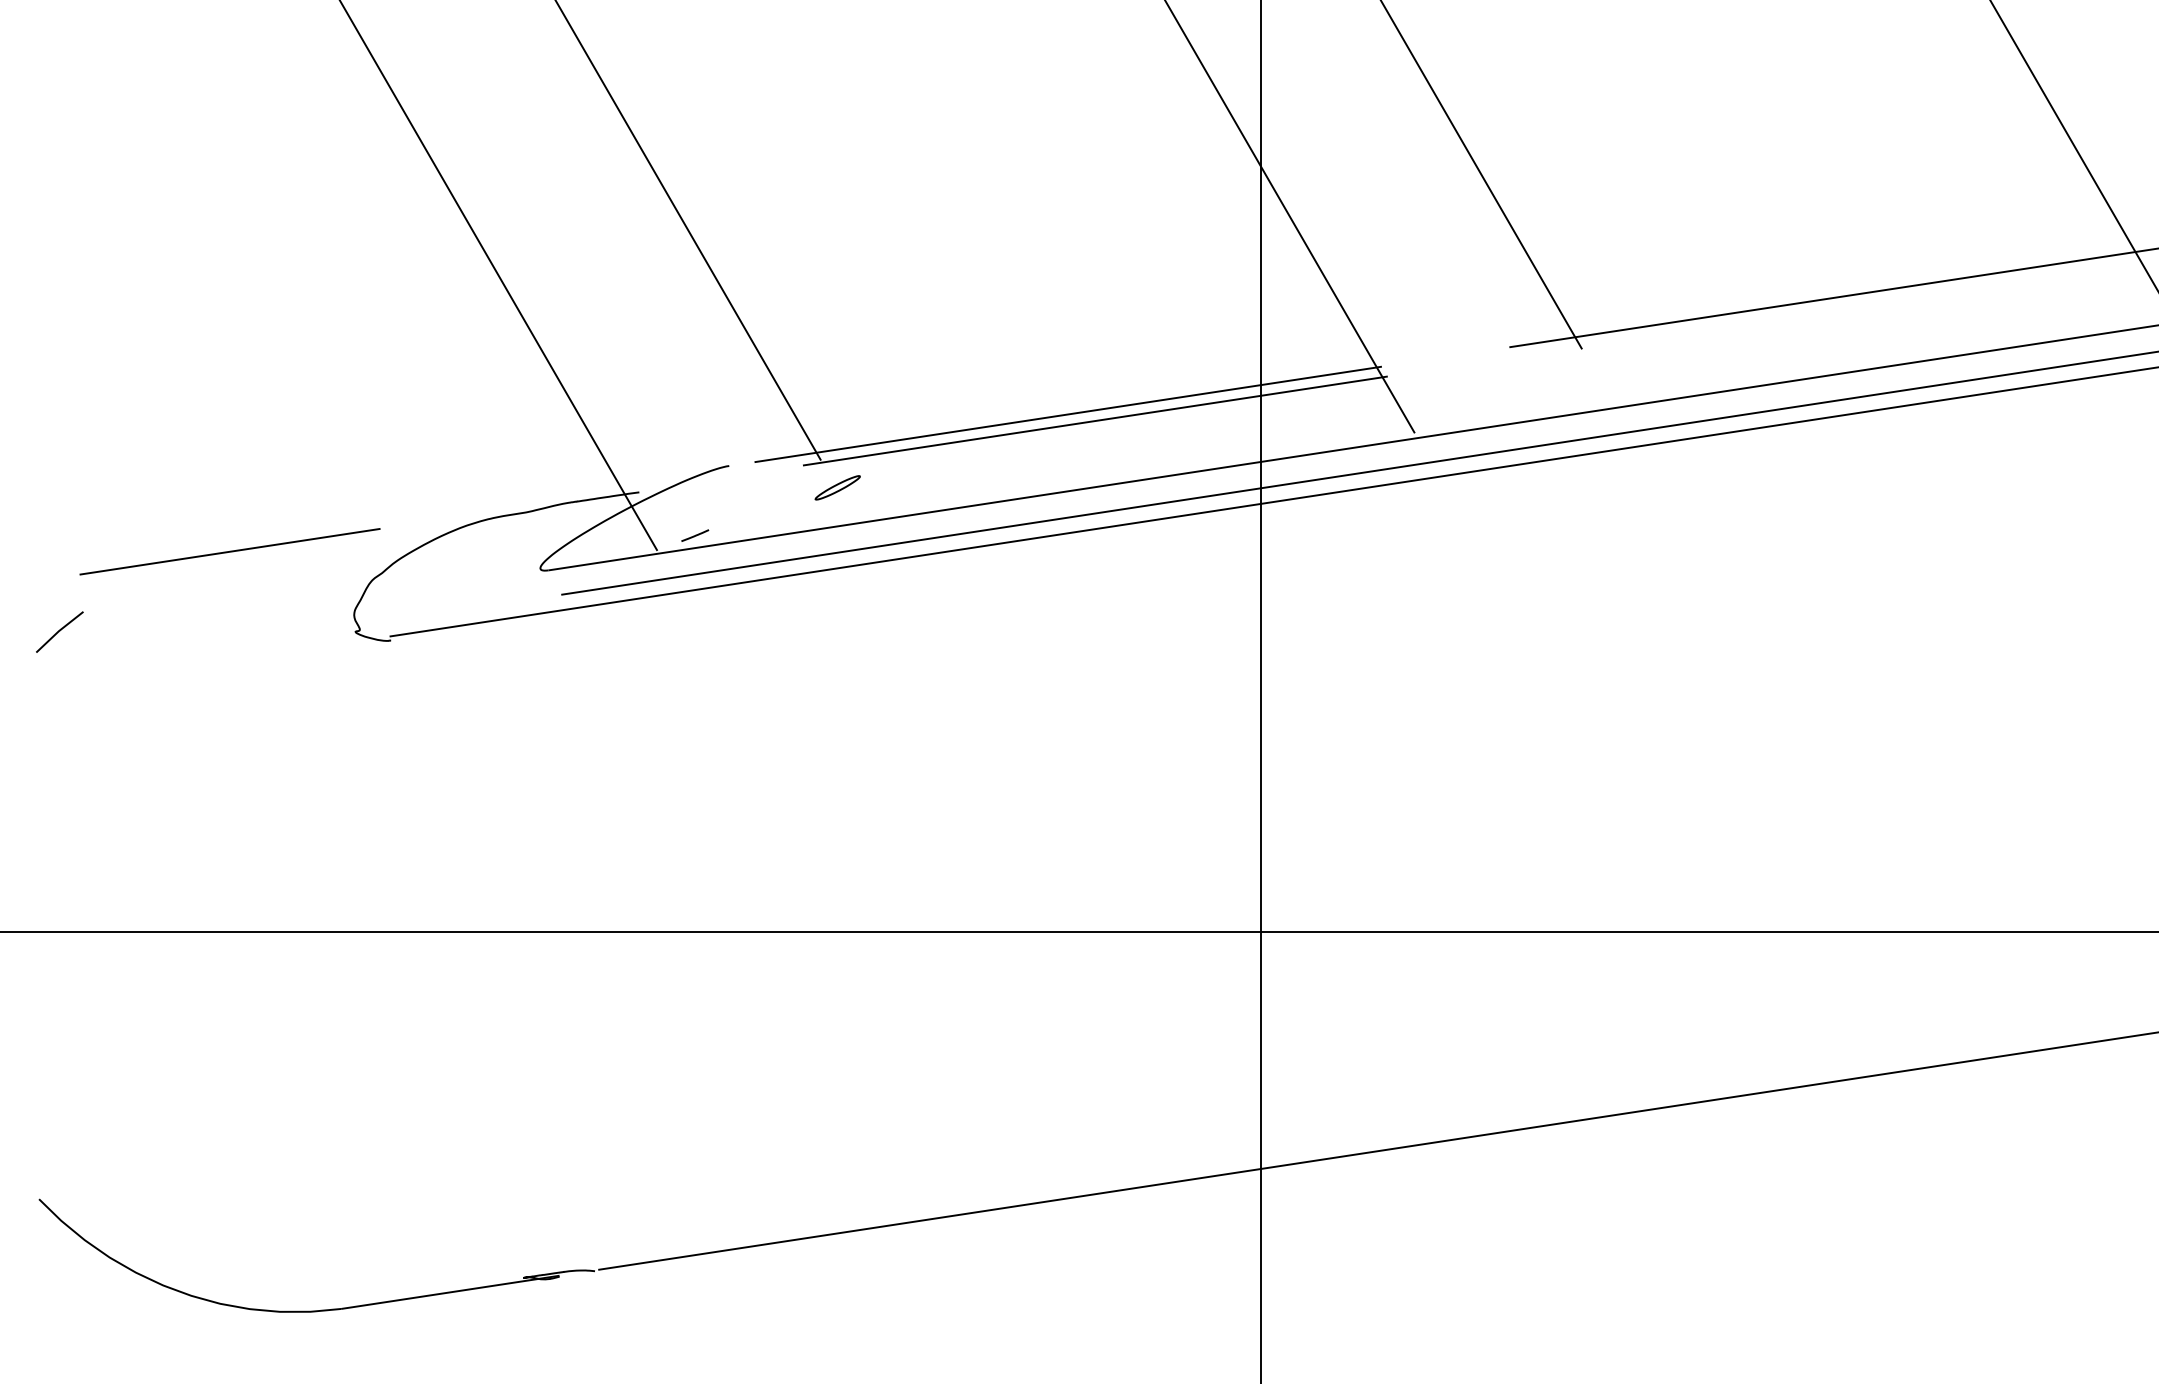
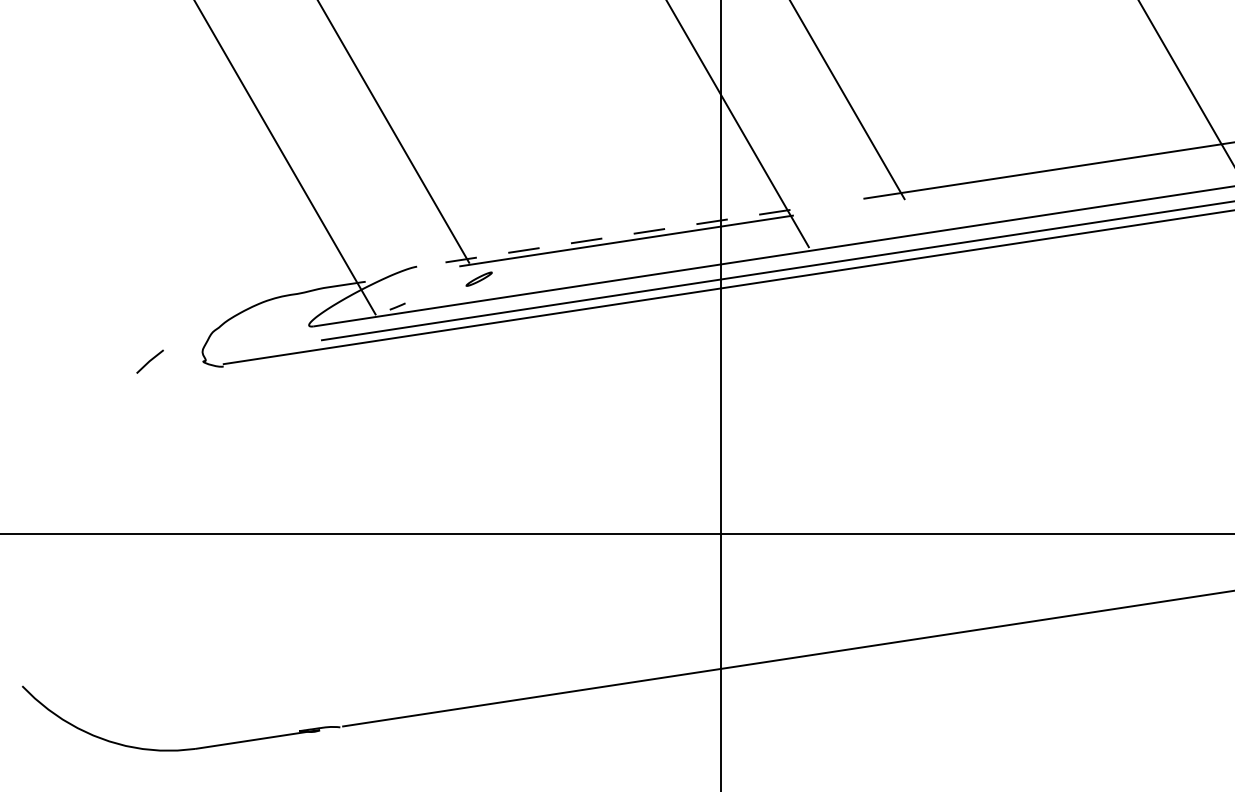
line: (1069, 414) -> (611, 237), solid -> dashed
line: (229, 551) -> (131, 315), removed
line: (58, 631) -> (149, 361), moved

